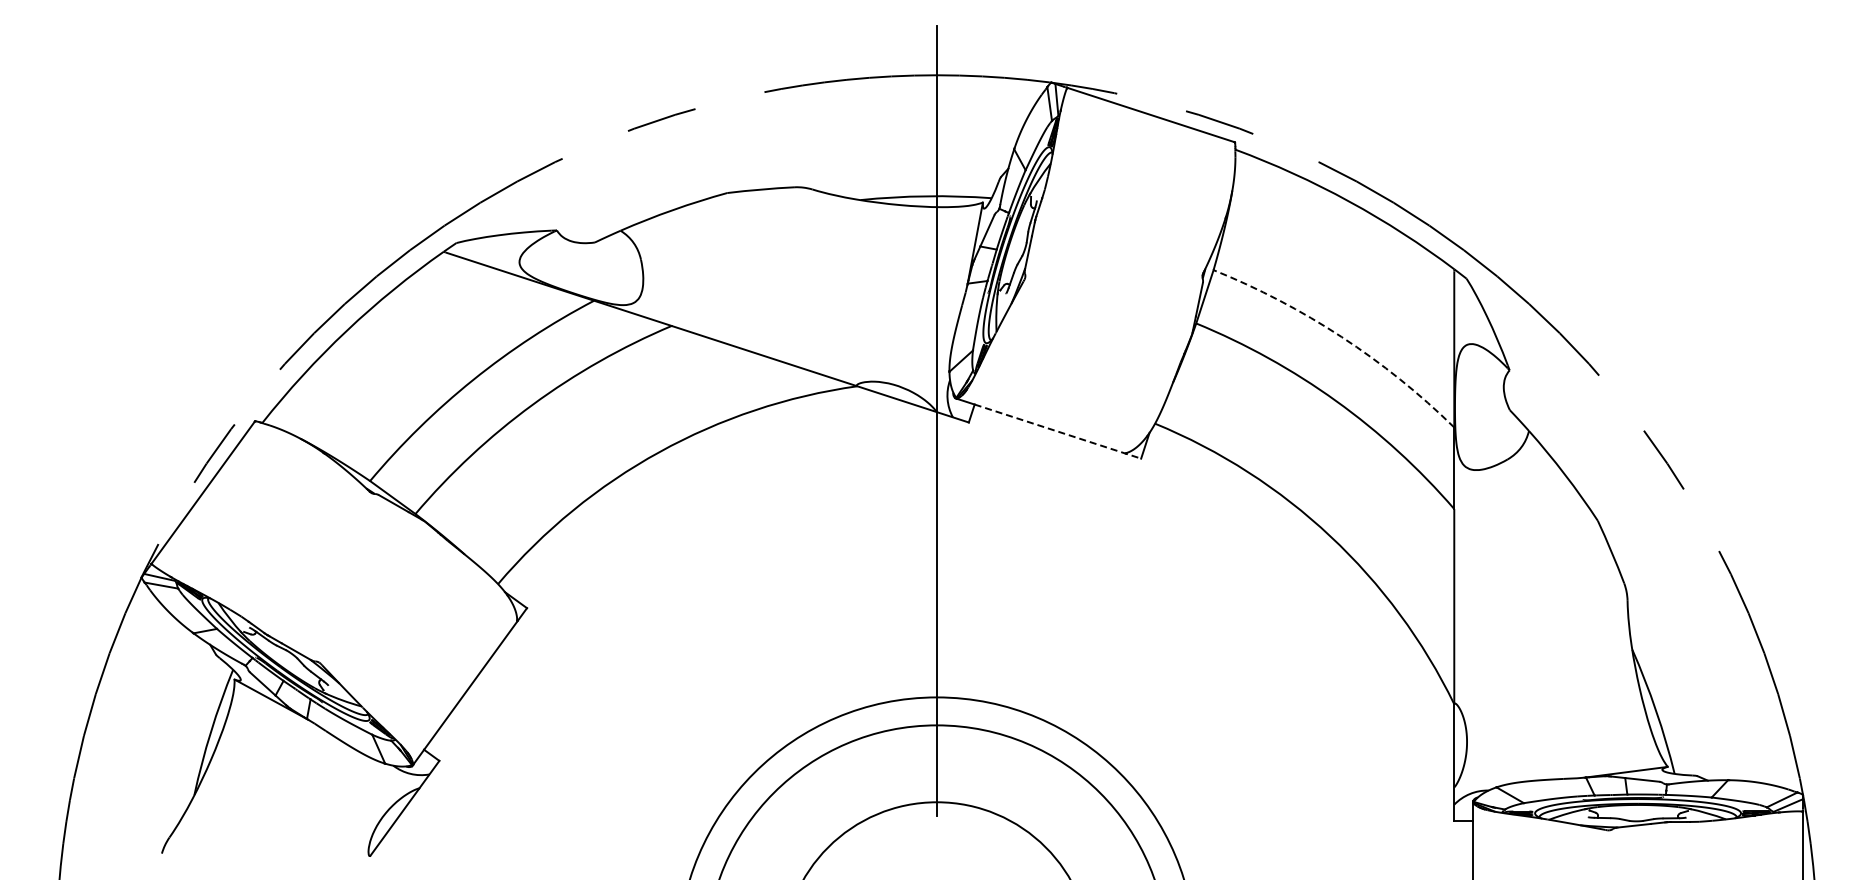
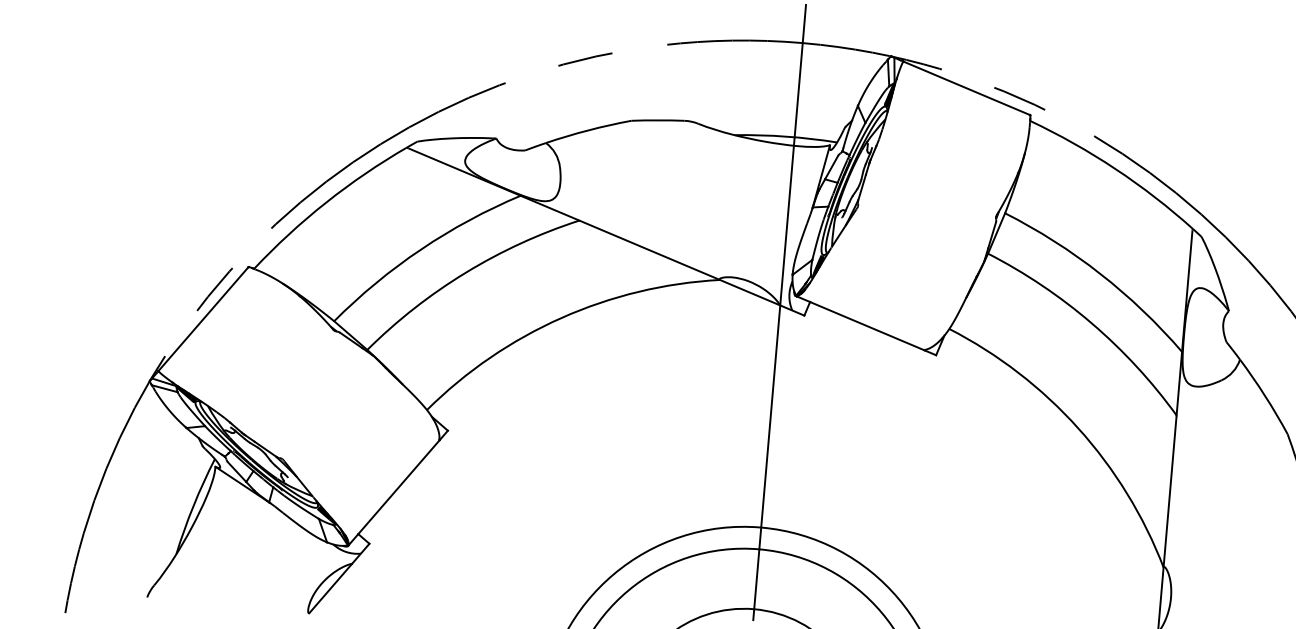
arc: (1341, 337) -> (1100, 274), dashed -> solid
line: (1057, 431) -> (872, 328), dashed -> solid

